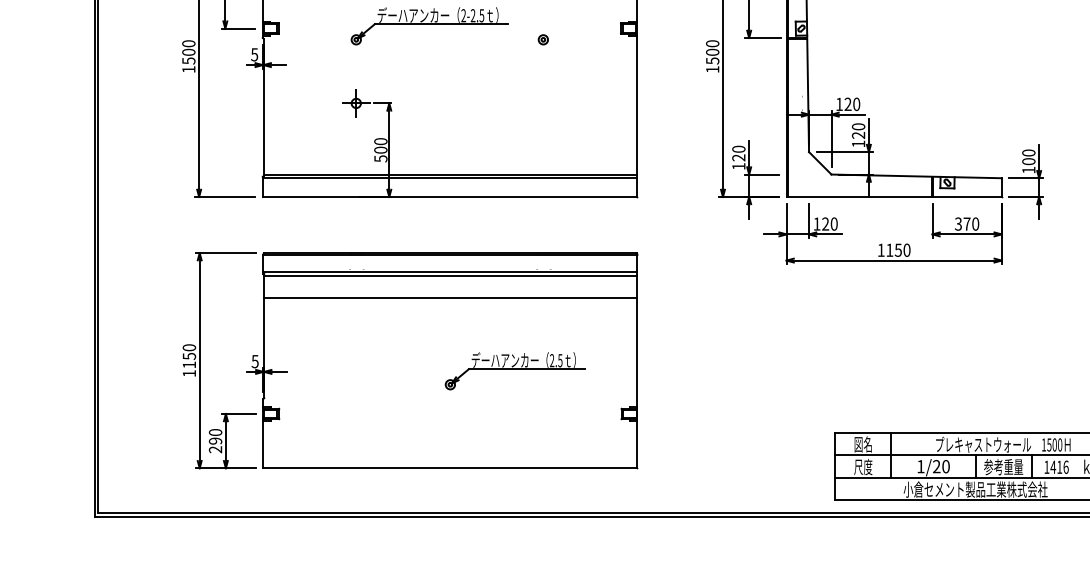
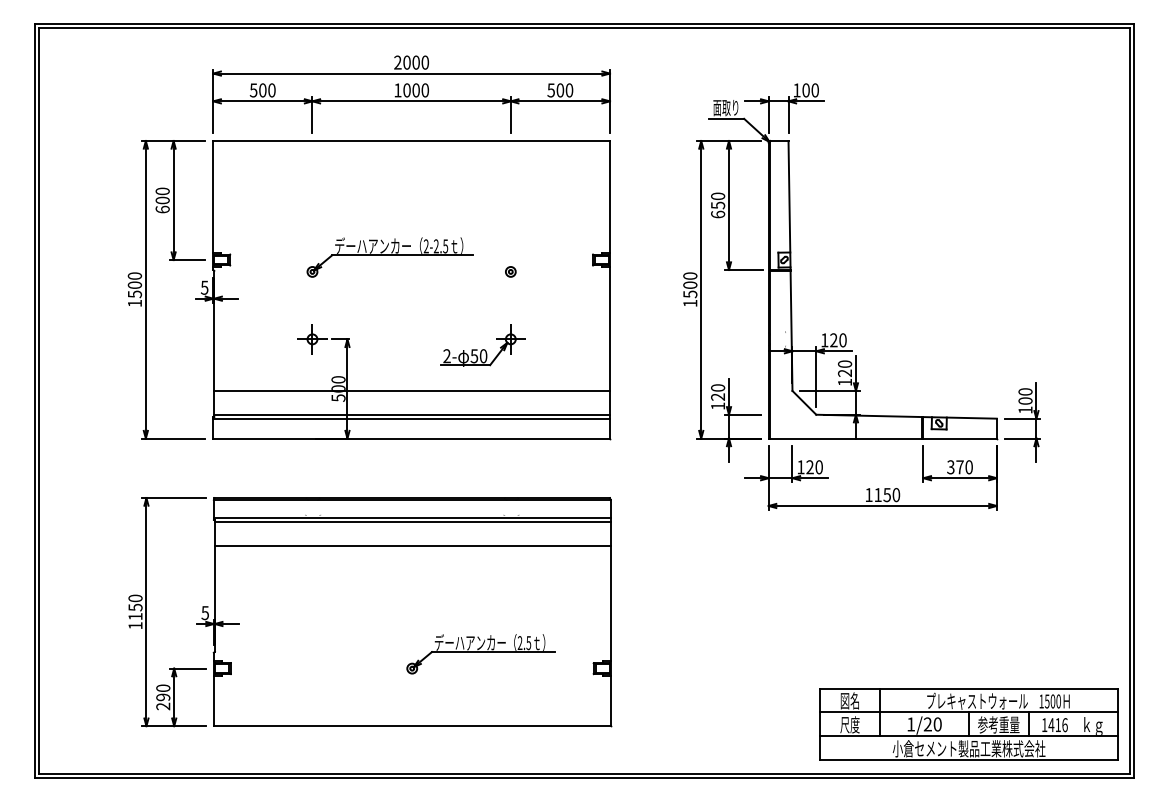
part: (516, 109) -> (482, 345), added
line: (450, 151) -> (412, 390), added
part: (514, 371) -> (480, 654), moved

